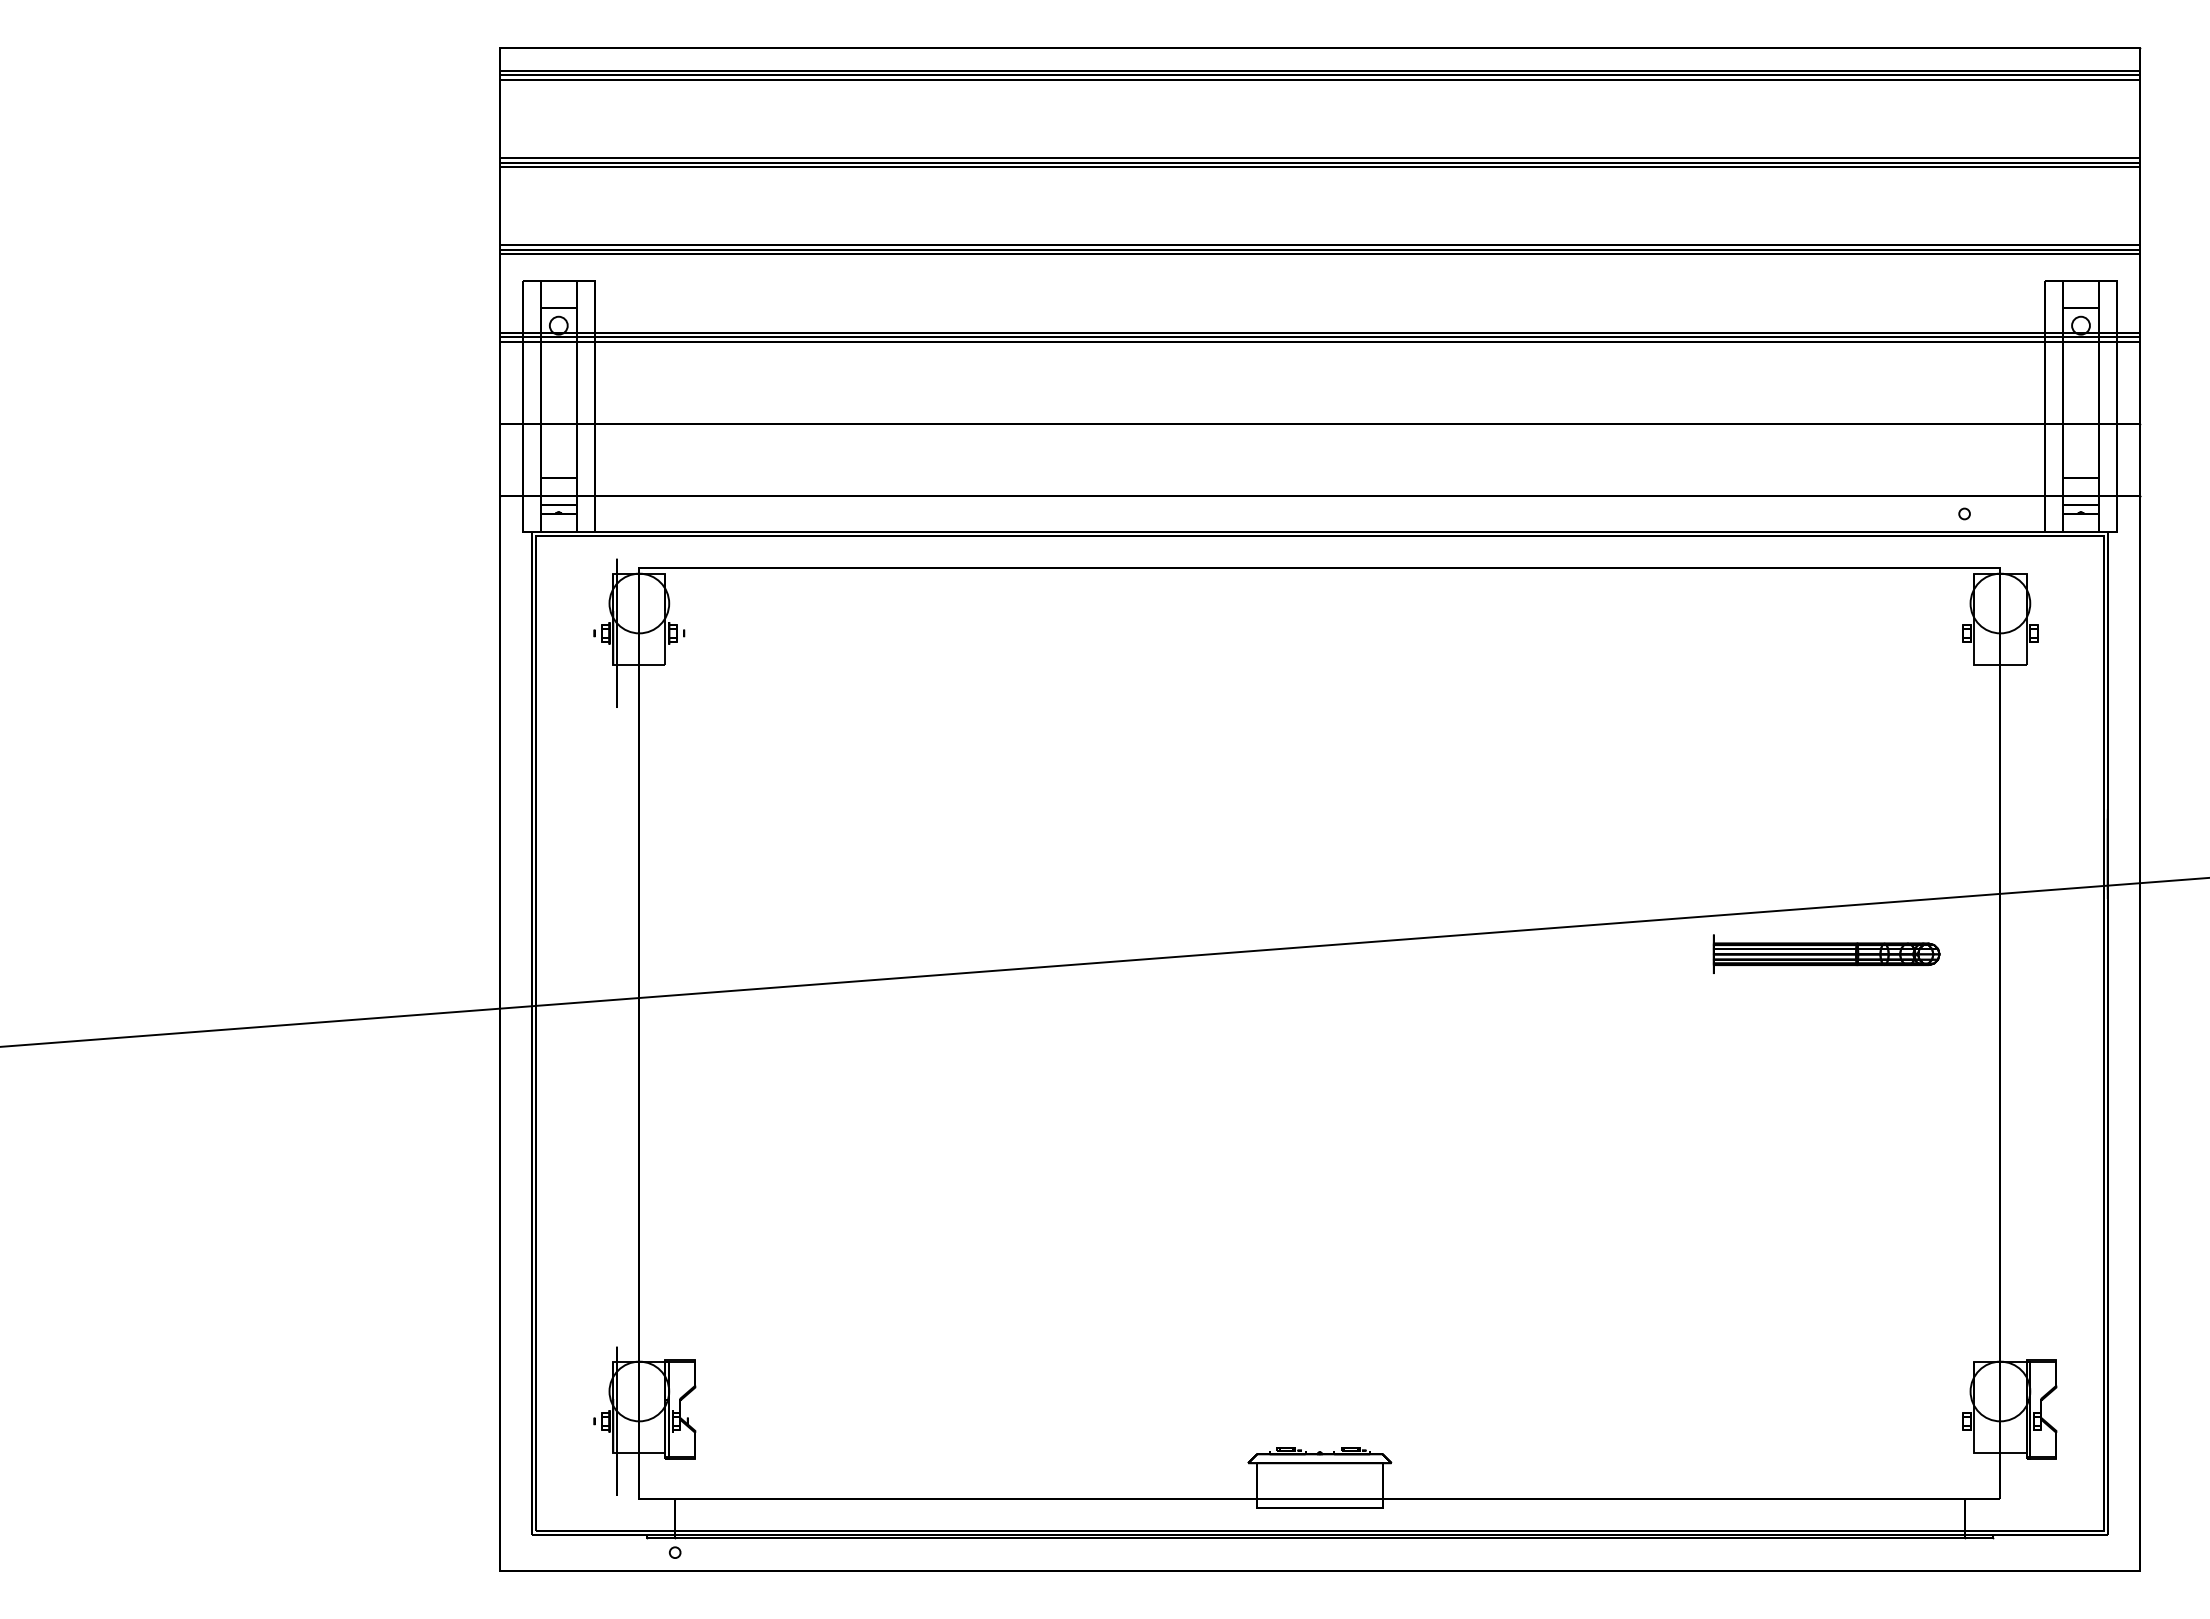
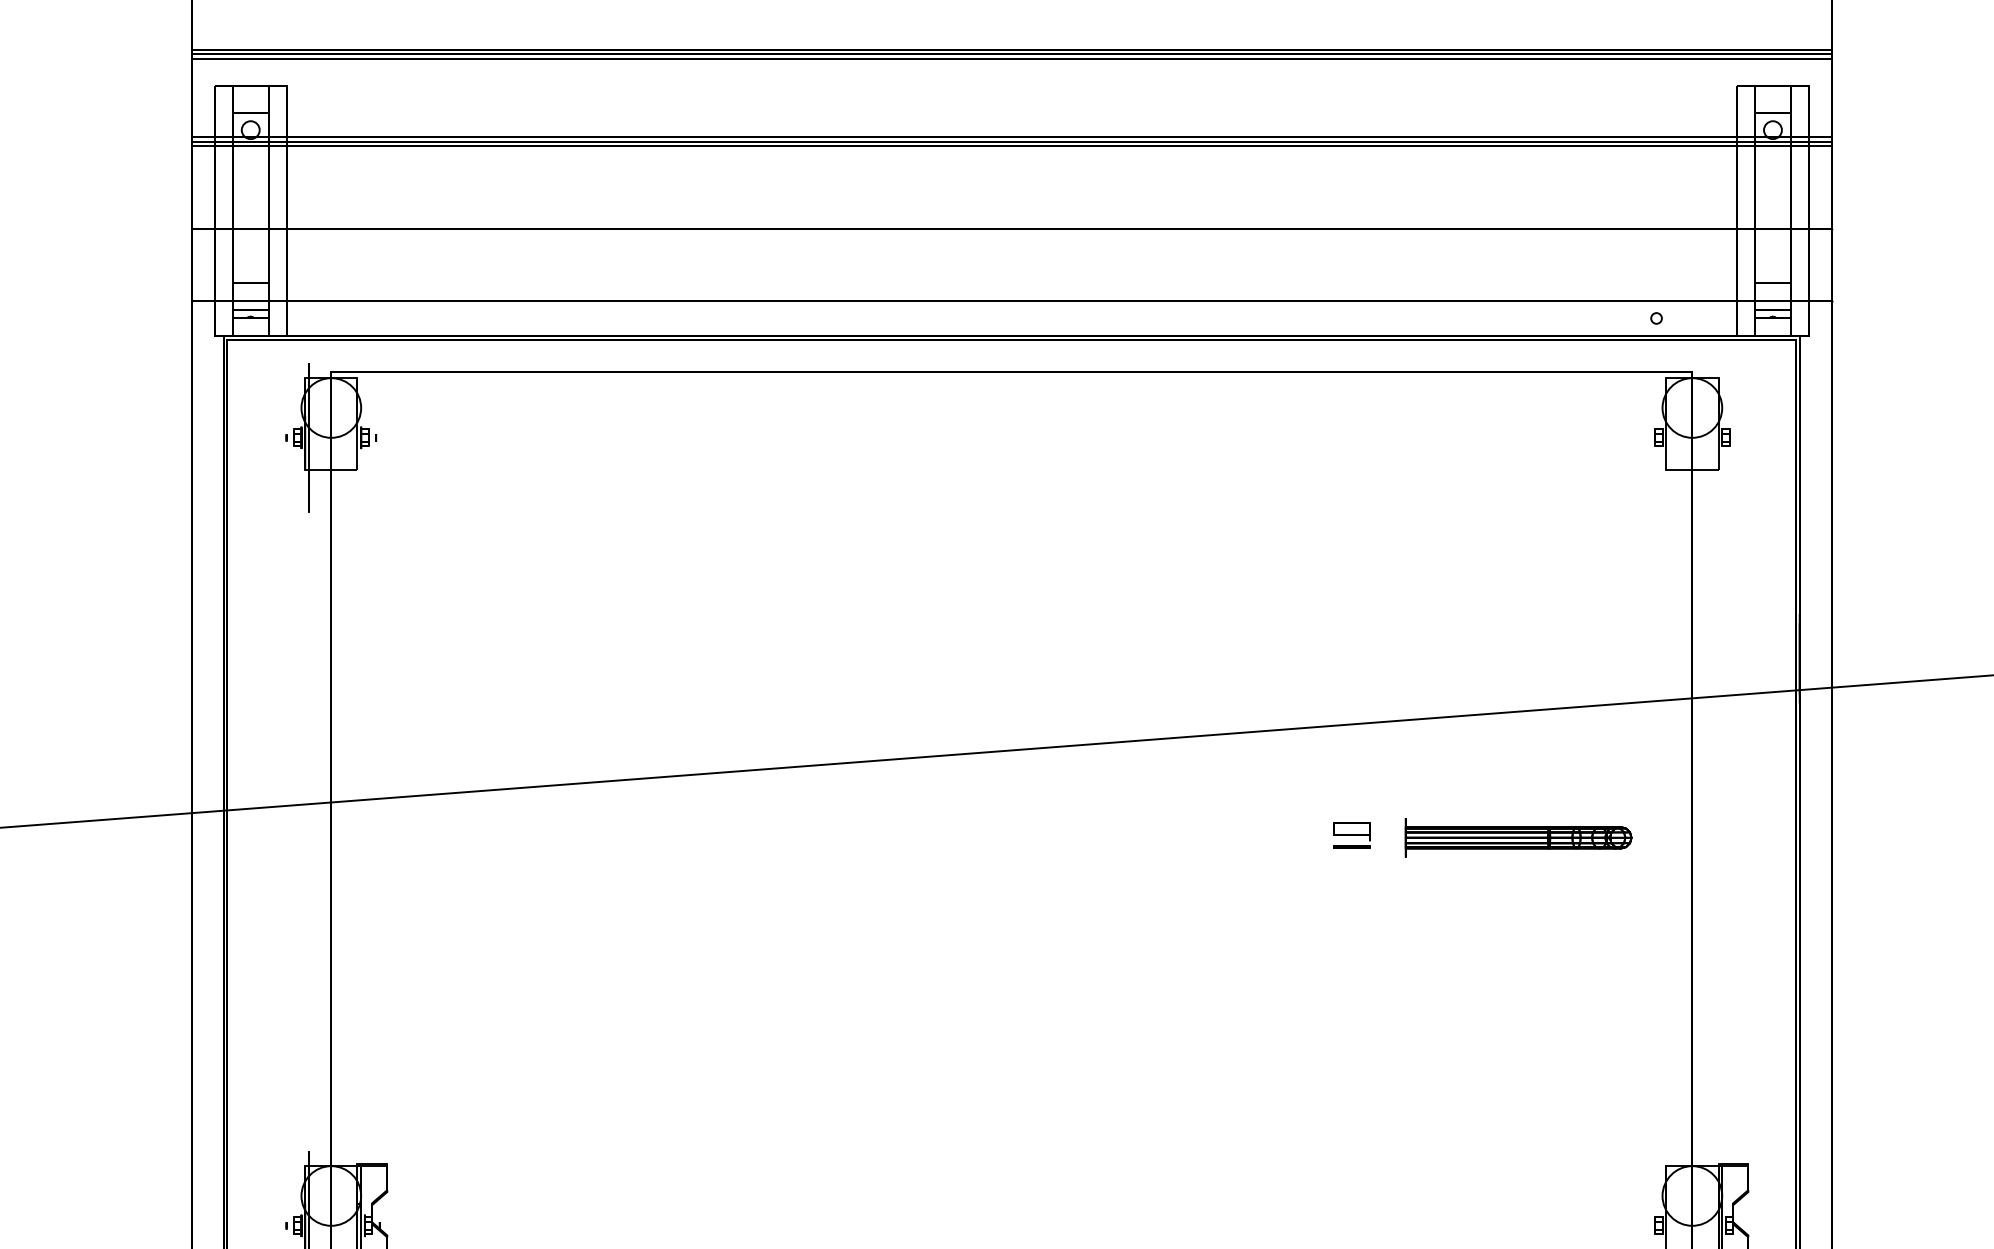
part: (1826, 953) -> (1518, 836), moved
part: (1659, 1030) -> (1351, 834), added

